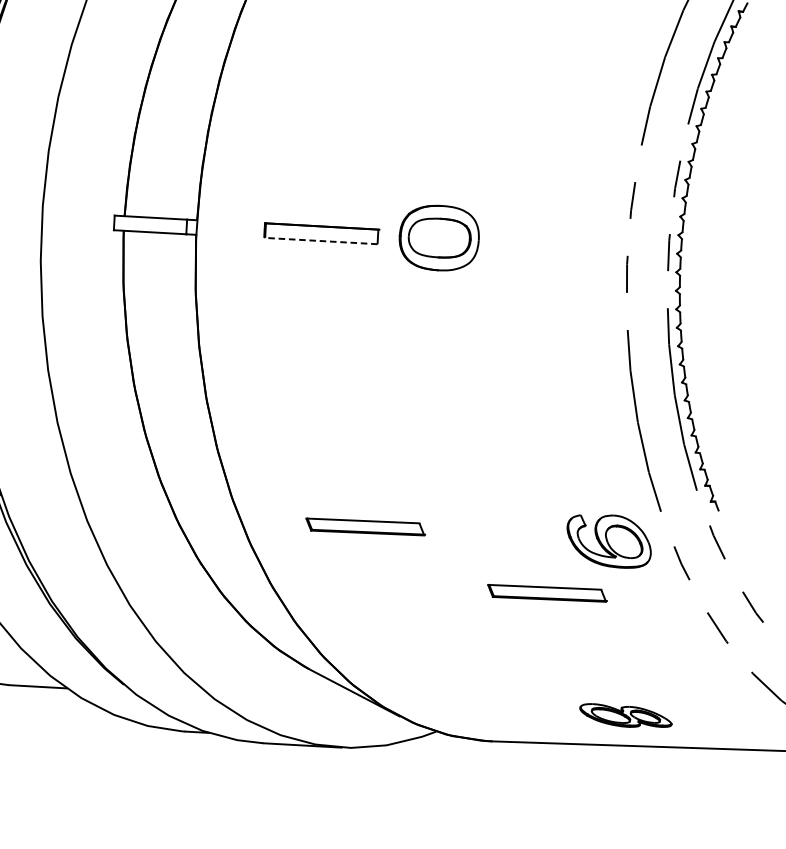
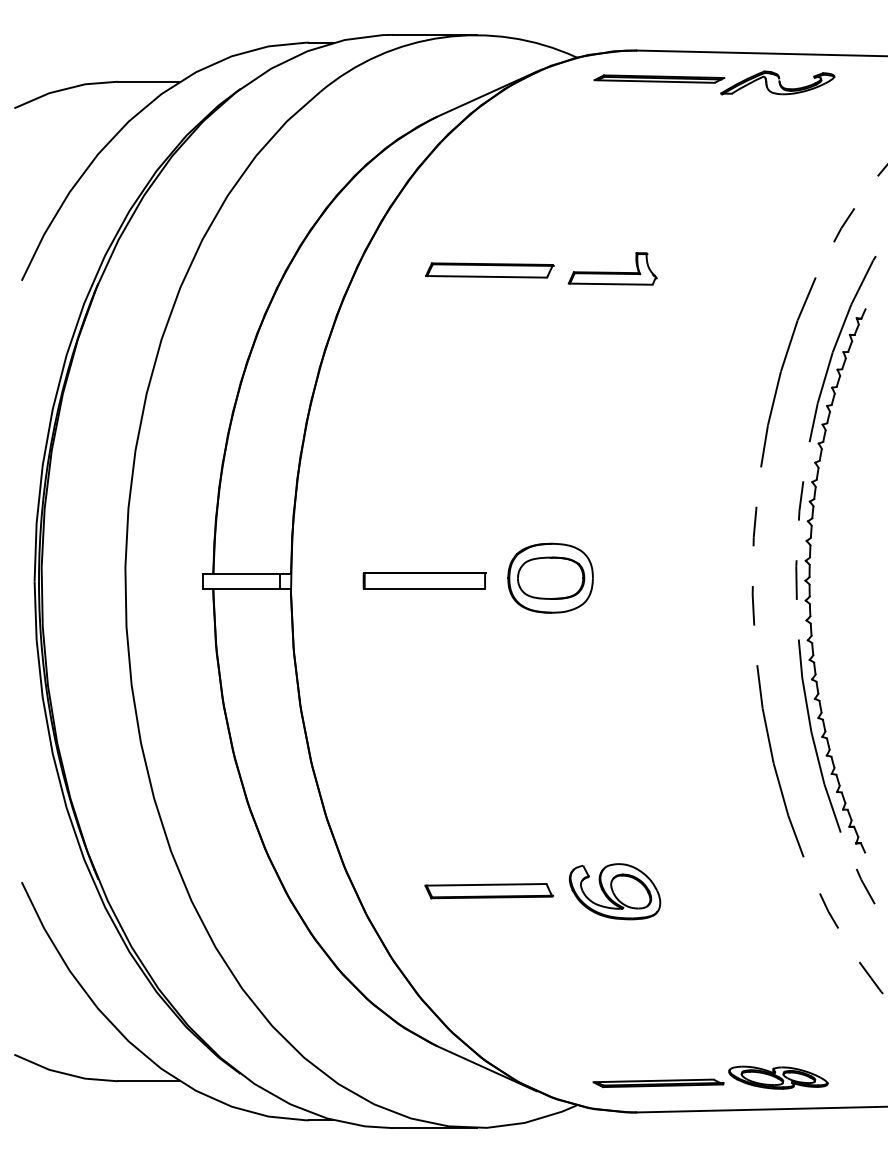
line: (321, 241) -> (424, 588), dashed -> solid
part: (608, 540) -> (614, 891), moved
part: (547, 593) -> (687, 951), removed
part: (513, 715) -> (658, 1083), added

